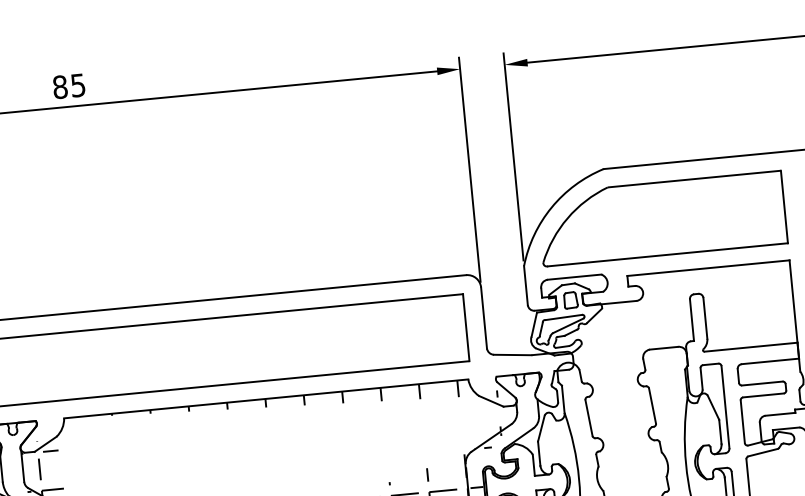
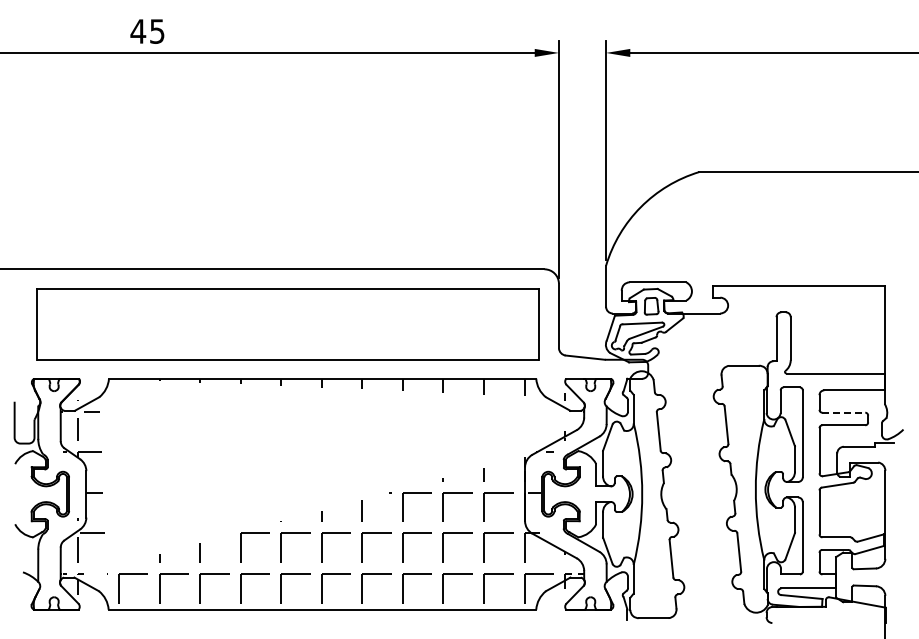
text: (60, 87) -> (138, 31), 85 -> 45
part: (662, 219) -> (755, 230), removed
line: (762, 383) -> (844, 412), solid -> dashed

